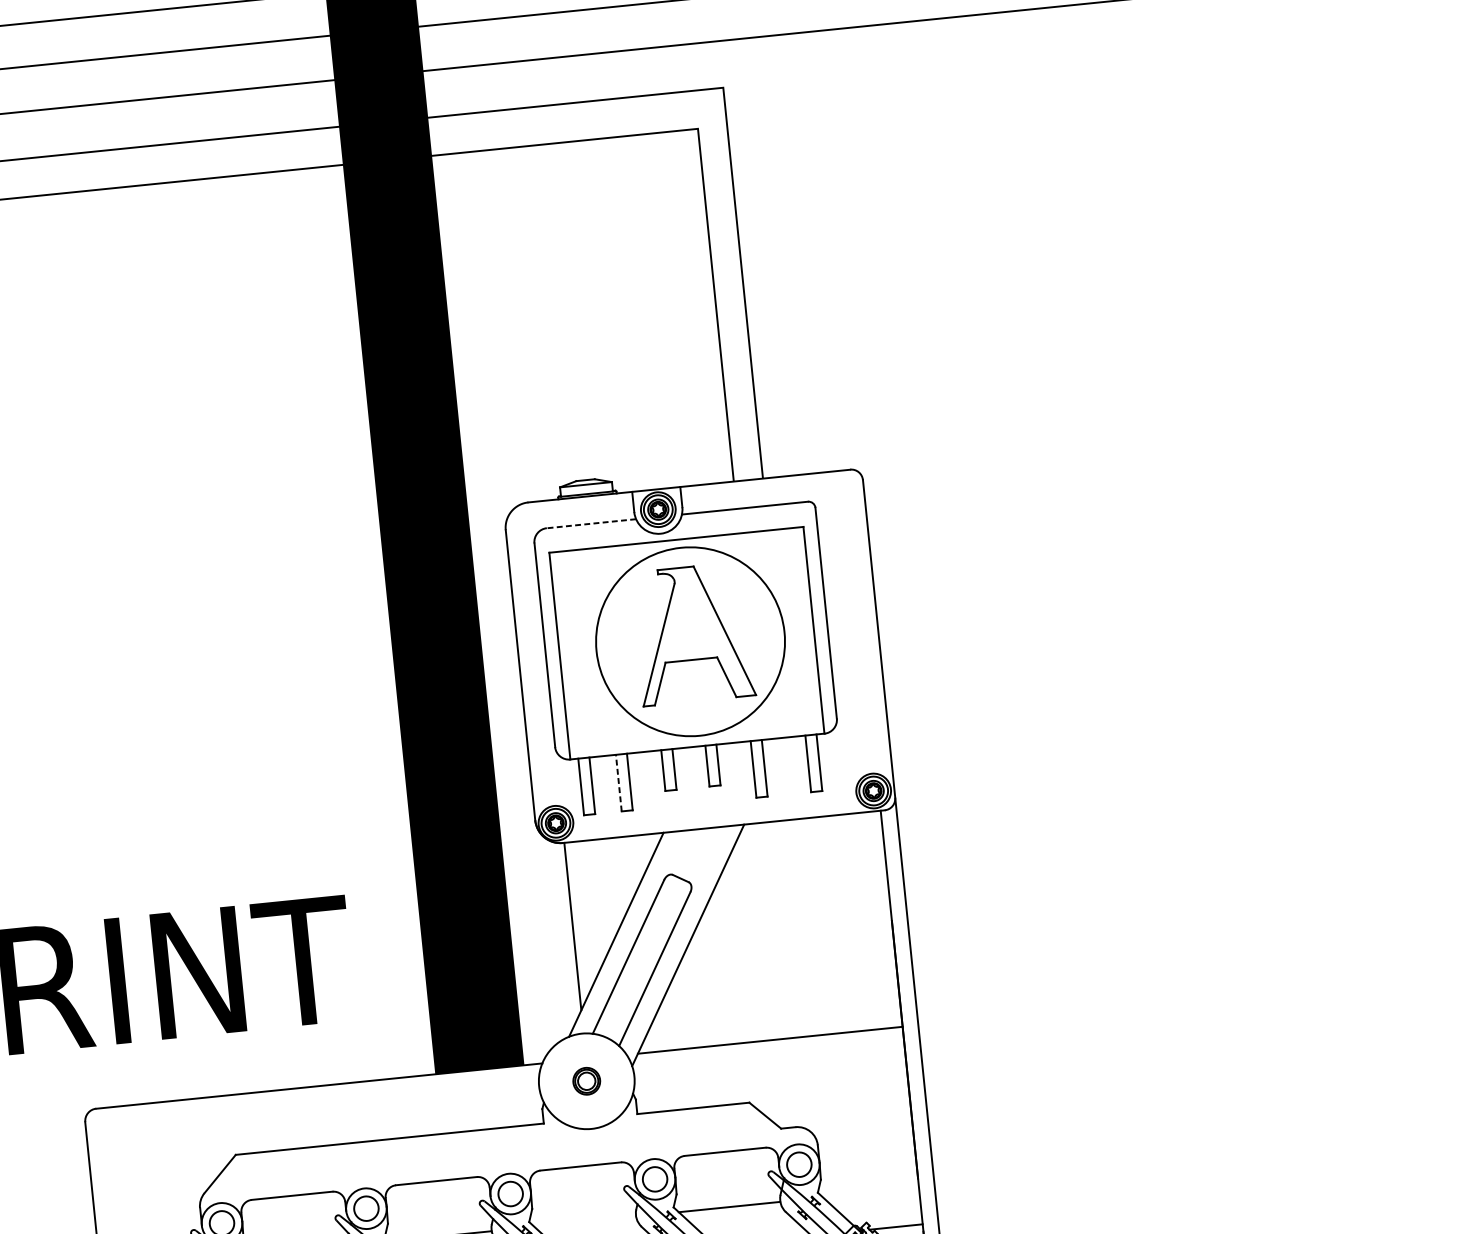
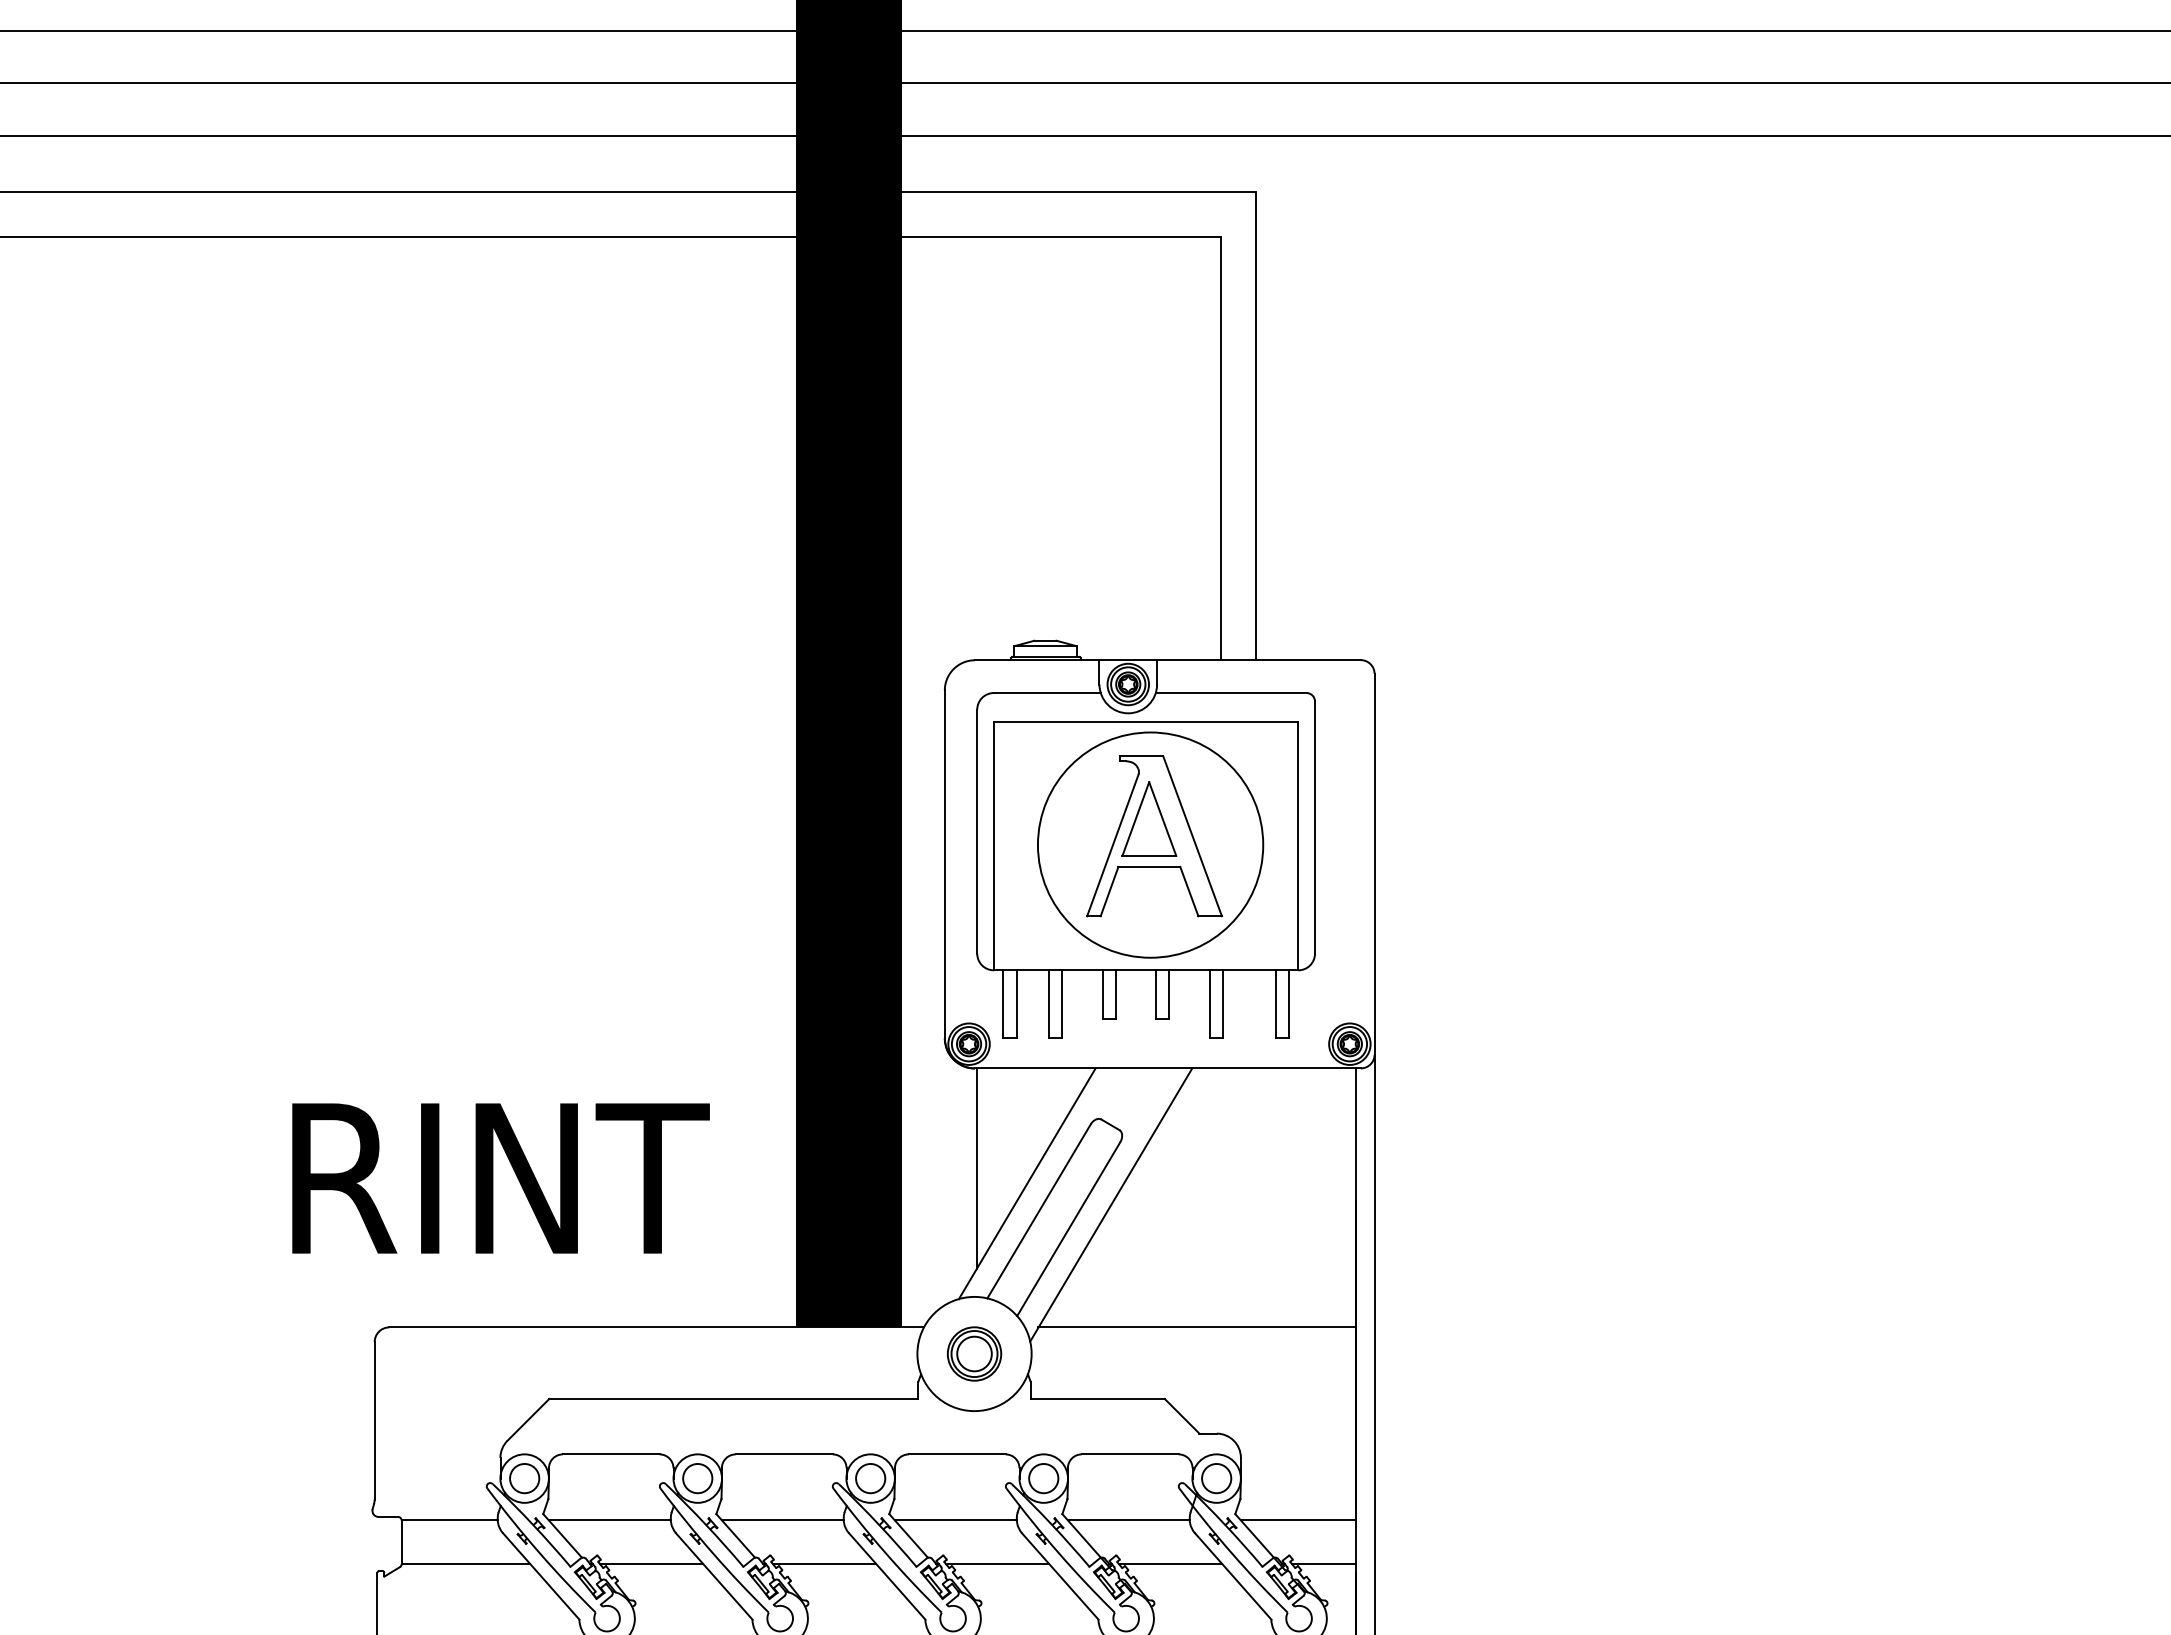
line: (590, 524) -> (1046, 693), dashed -> solid
part: (687, 619) -> (1149, 818), added
line: (618, 783) -> (1048, 1004), dashed -> solid
part: (586, 1080) -> (974, 1353), size x1.67
line: (870, 1192) -> (1297, 1520), added
line: (585, 1221) -> (955, 1520), added

